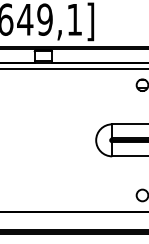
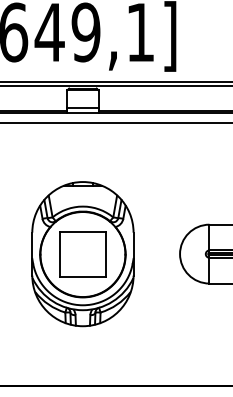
part: (42, 140) -> (81, 254), added

